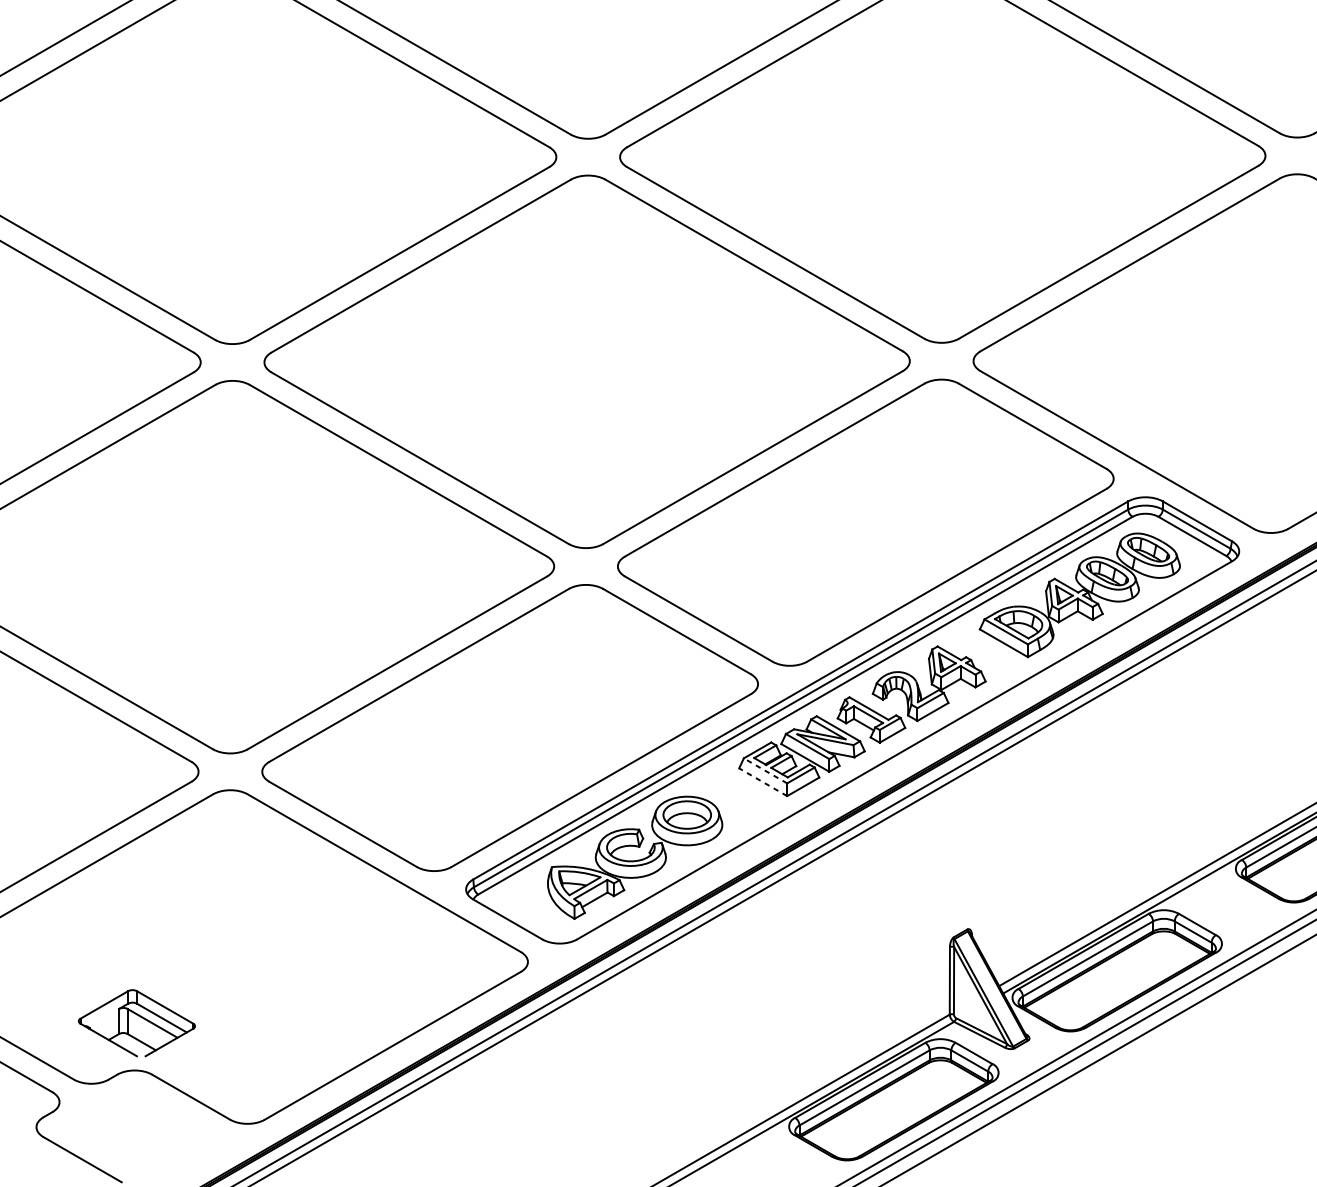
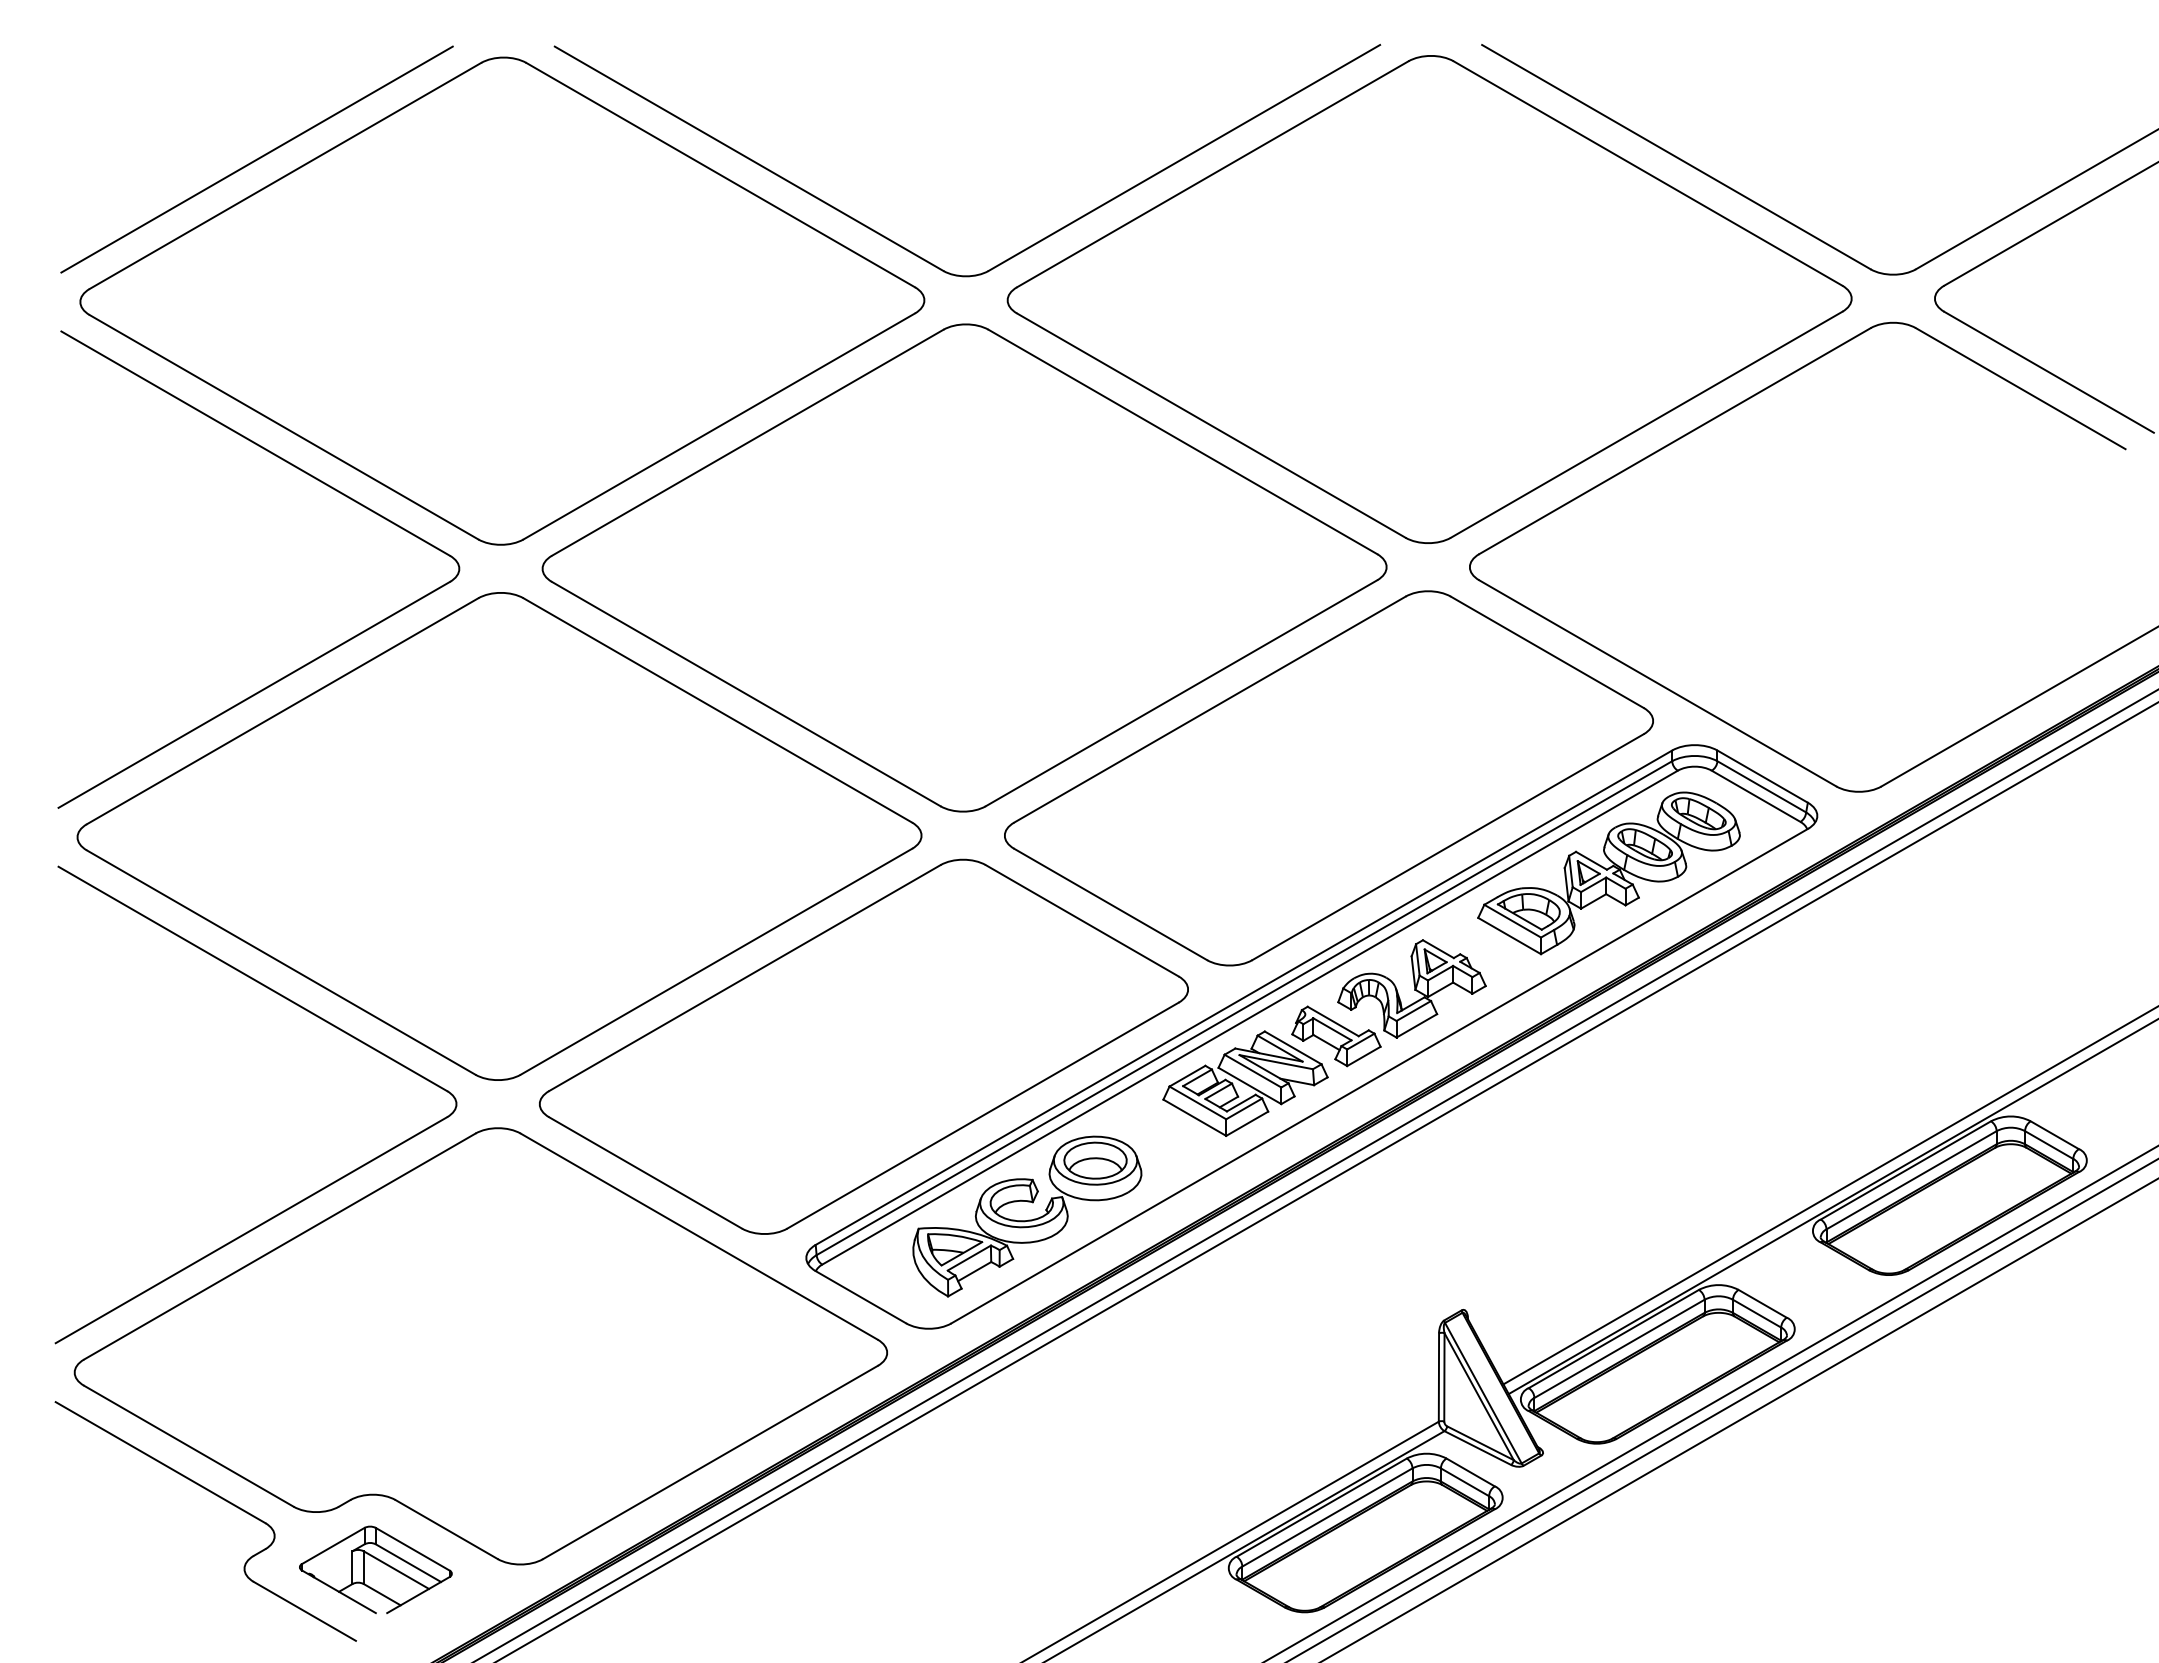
line: (765, 770) -> (1197, 1102), dashed -> solid
line: (762, 782) -> (1194, 1117), dashed -> solid
part: (136, 1022) -> (375, 1569), moved

